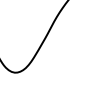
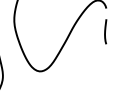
line: (93, 25) -> (105, 31), added

